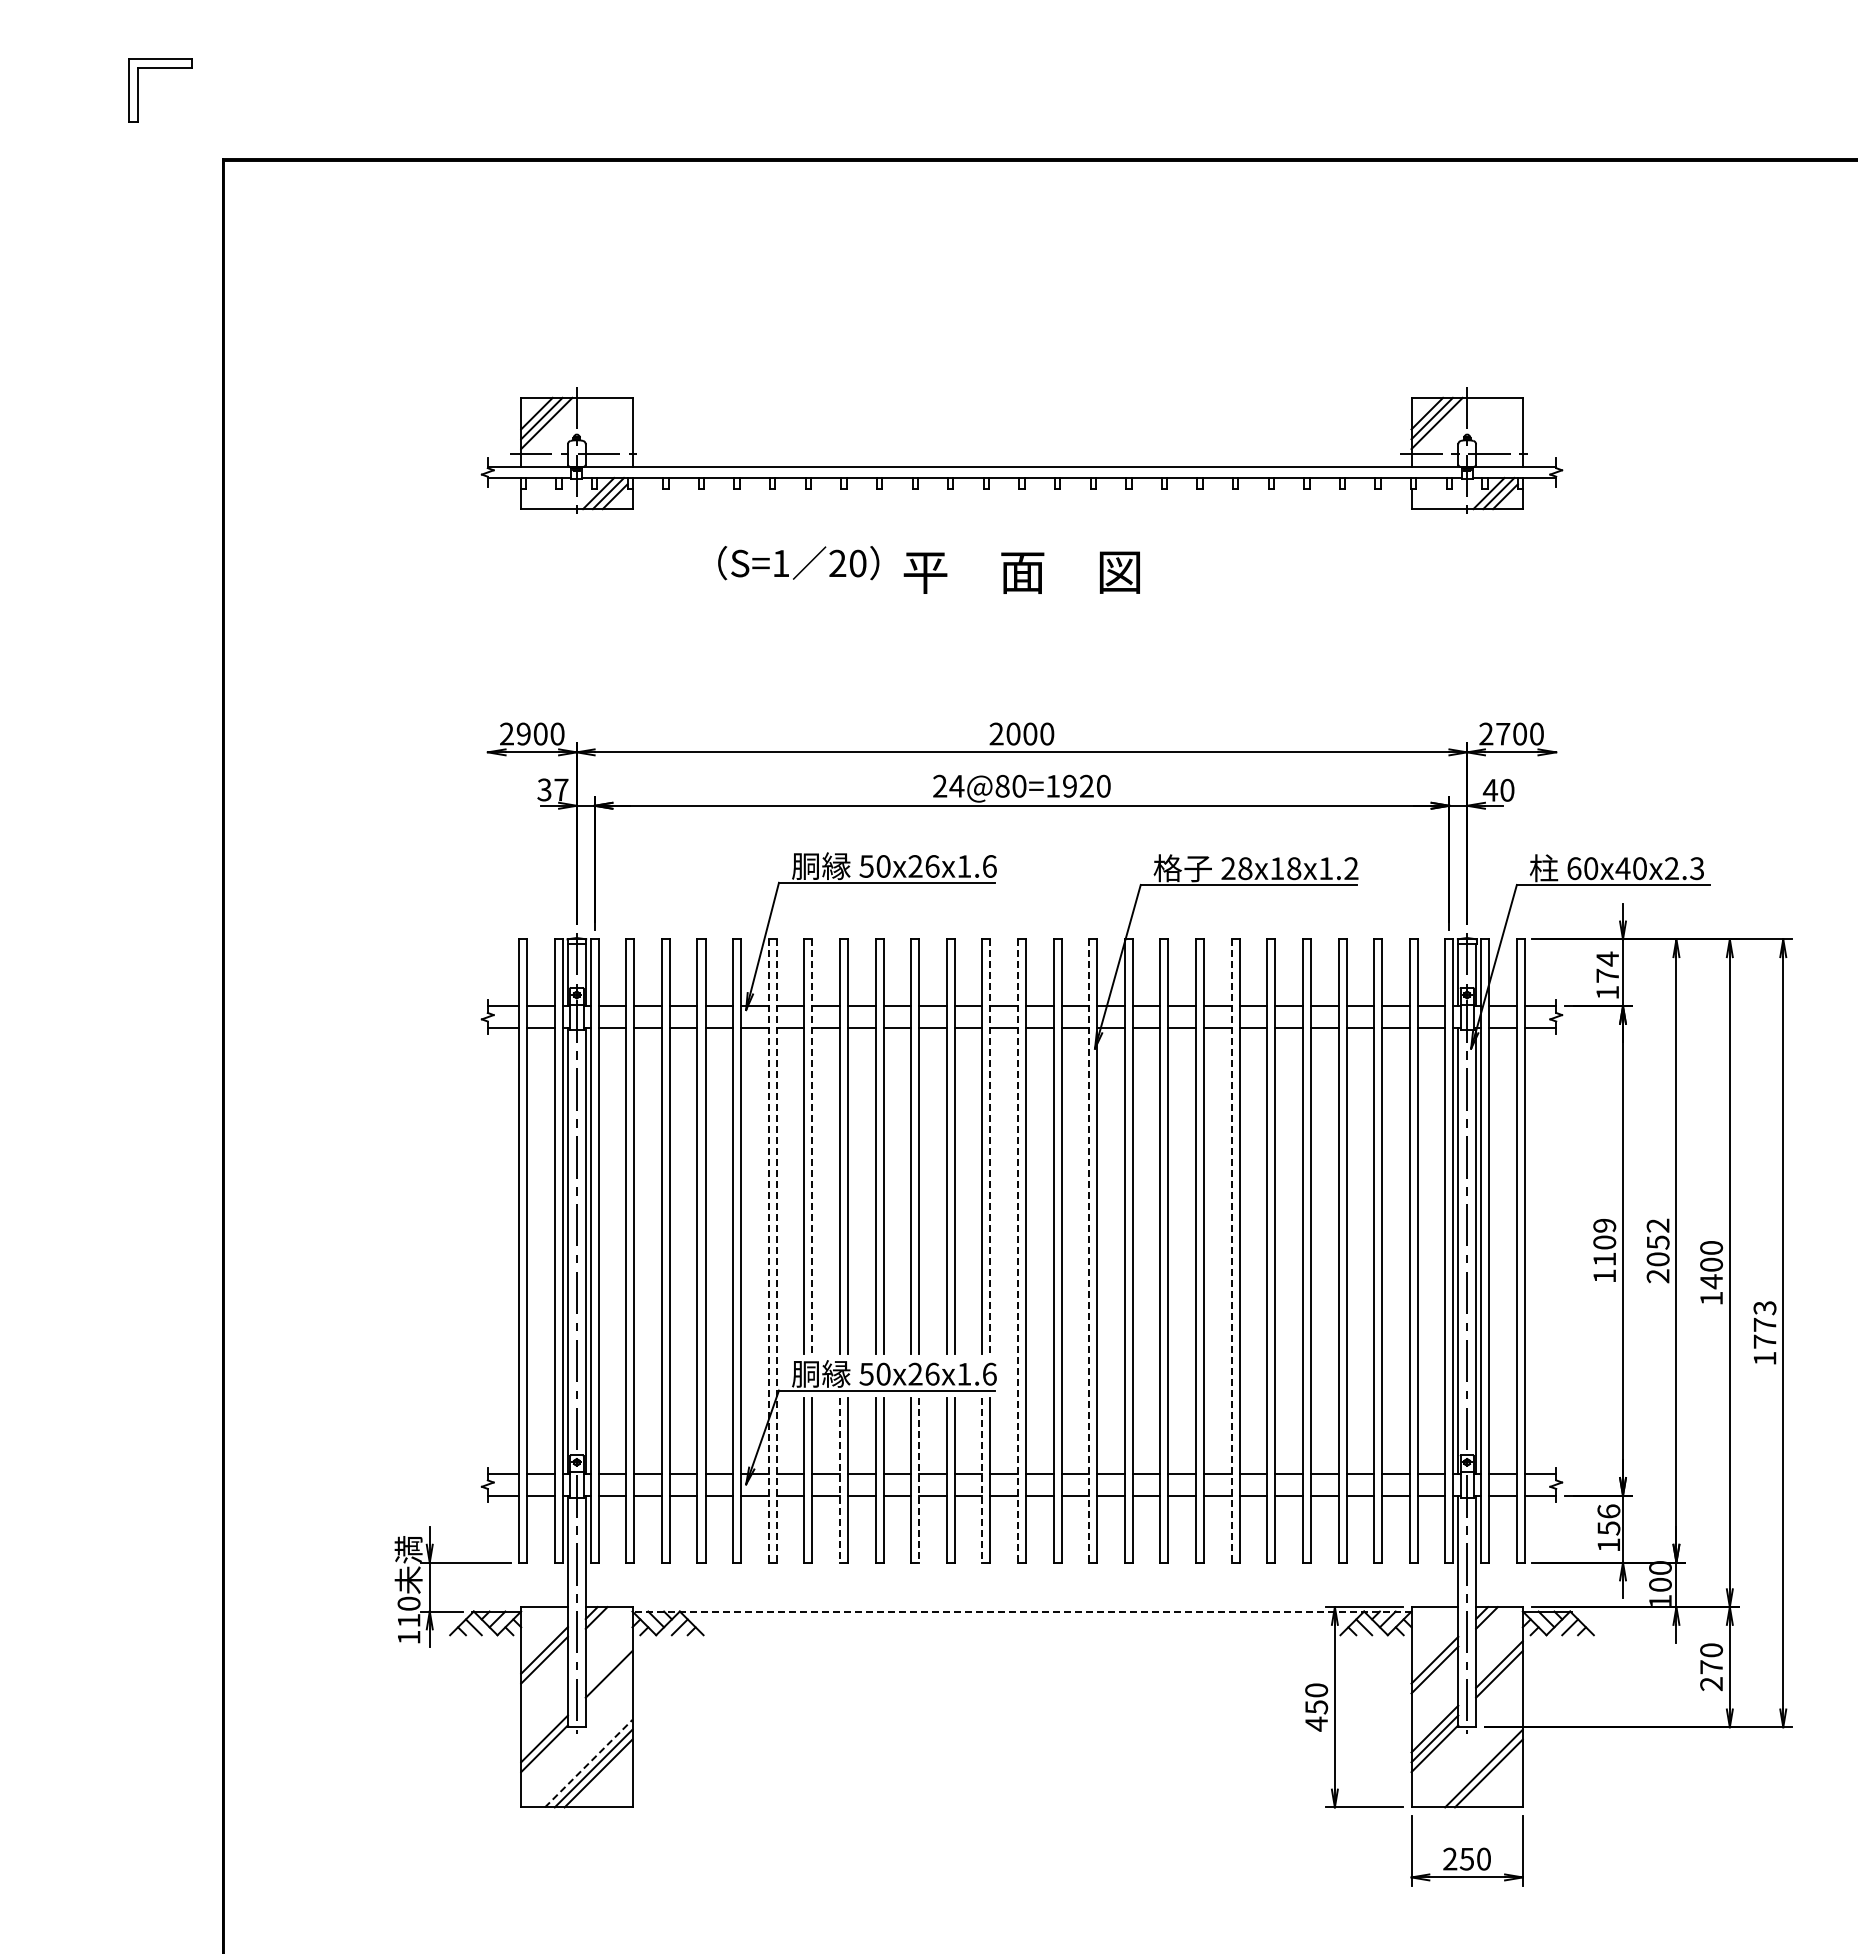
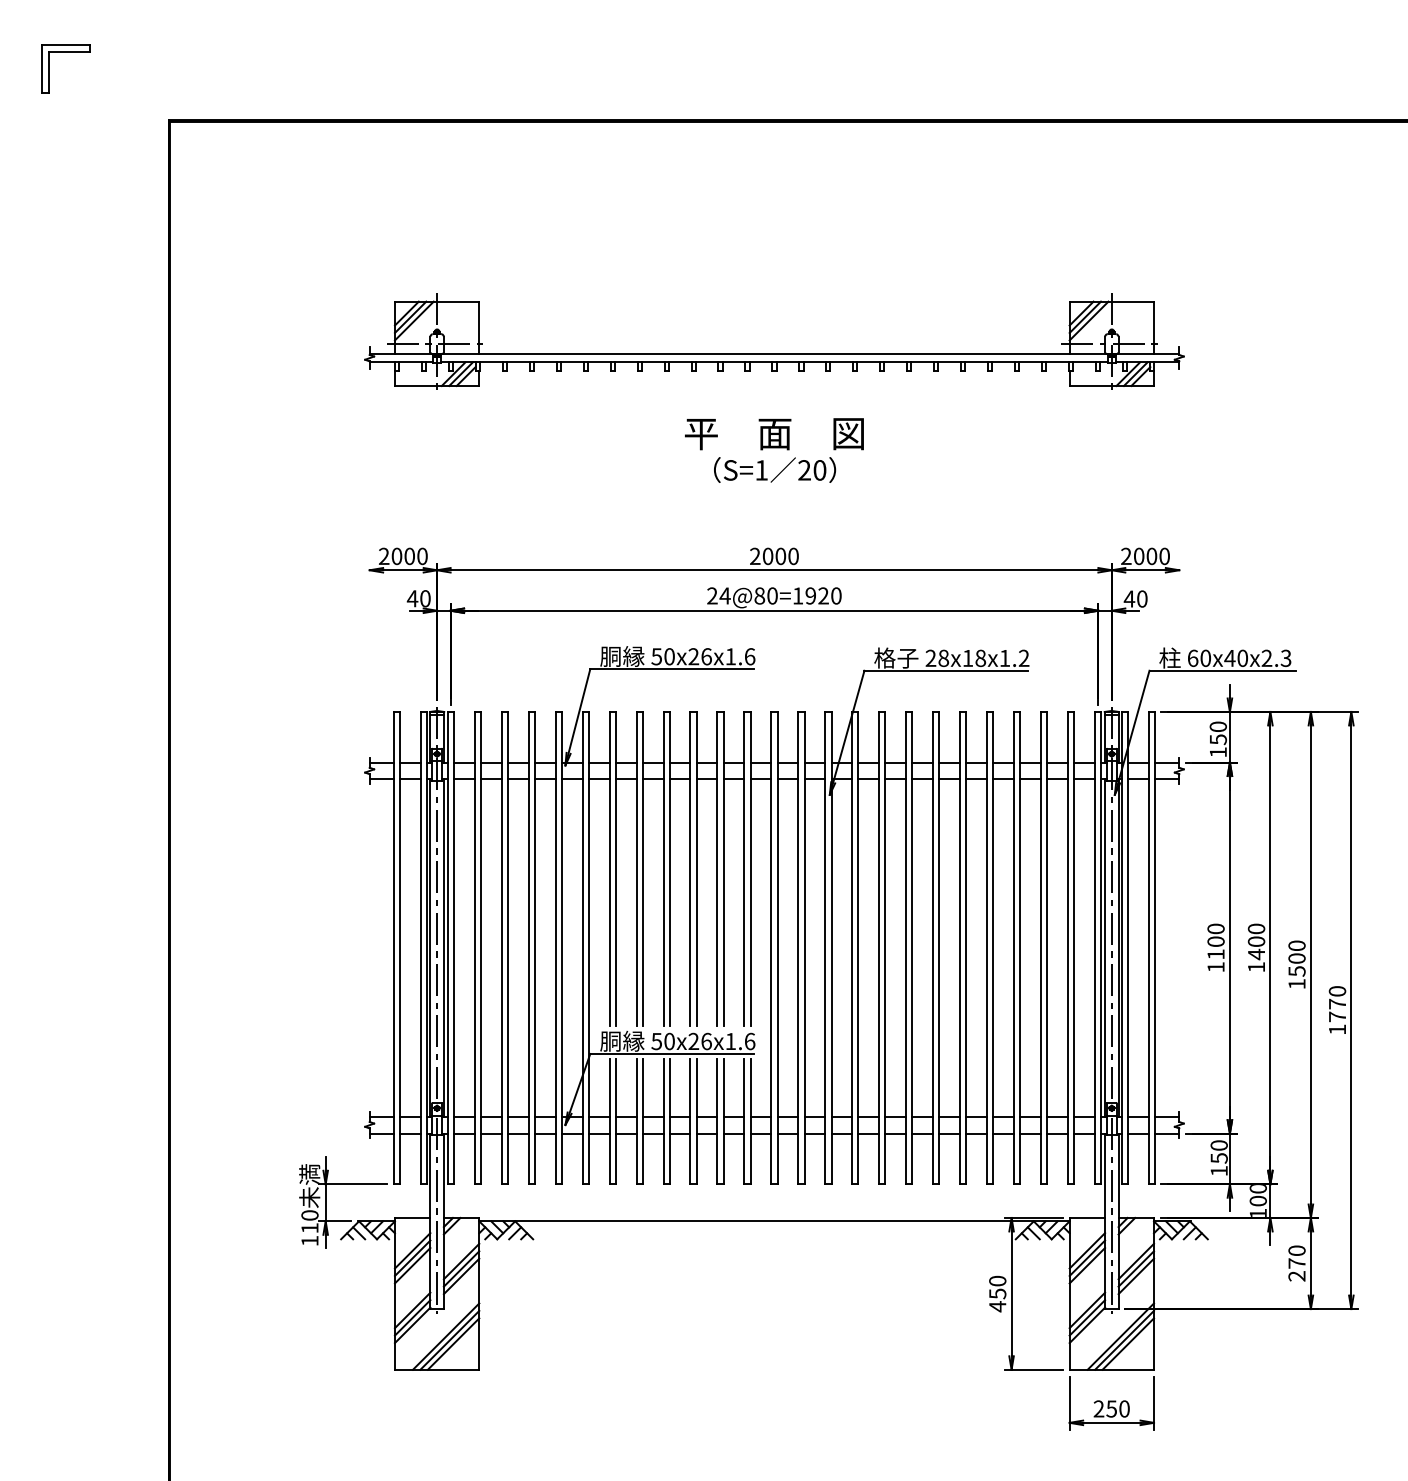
part: (160, 68) -> (66, 52), moved
text: (798, 563) -> (774, 470), moved
text: (523, 733) -> (396, 555), 2900 -> 2000
text: (1503, 733) -> (1139, 555), 2700 -> 2000
text: (552, 789) -> (418, 598), 37 -> 40
text: (1607, 967) -> (1218, 733), 174 -> 150
line: (812, 1147) -> (615, 869), dashed -> solid
line: (990, 1147) -> (750, 869), dashed -> solid
text: (1604, 1225) -> (1215, 928), 1109 -> 1100
line: (768, 1250) -> (582, 947), dashed -> solid
line: (776, 1250) -> (588, 947), dashed -> solid
line: (1018, 1250) -> (771, 947), dashed -> solid
line: (1089, 1250) -> (825, 947), dashed -> solid
line: (1231, 1250) -> (933, 947), dashed -> solid
text: (1657, 1250) -> (1256, 947), 2052 -> 1400
text: (1711, 1281) -> (1296, 971), 1400 -> 1500
text: (1764, 1308) -> (1337, 991), 1773 -> 1770
line: (839, 1480) -> (636, 1122), dashed -> solid
line: (919, 1480) -> (696, 1122), dashed -> solid
line: (982, 1480) -> (744, 1122), dashed -> solid
text: (1608, 1511) -> (1218, 1145), 156 -> 150
line: (1022, 1611) -> (774, 1221), dashed -> solid
line: (1434, 1650) -> (1087, 1250), added
line: (608, 1664) -> (461, 1261), added
line: (544, 1669) -> (412, 1265), added
line: (608, 1683) -> (461, 1275), added
line: (1499, 1683) -> (1136, 1275), added
line: (544, 1728) -> (412, 1309), added
line: (588, 1763) -> (445, 1336), dashed -> solid
line: (1478, 1763) -> (1120, 1336), added

